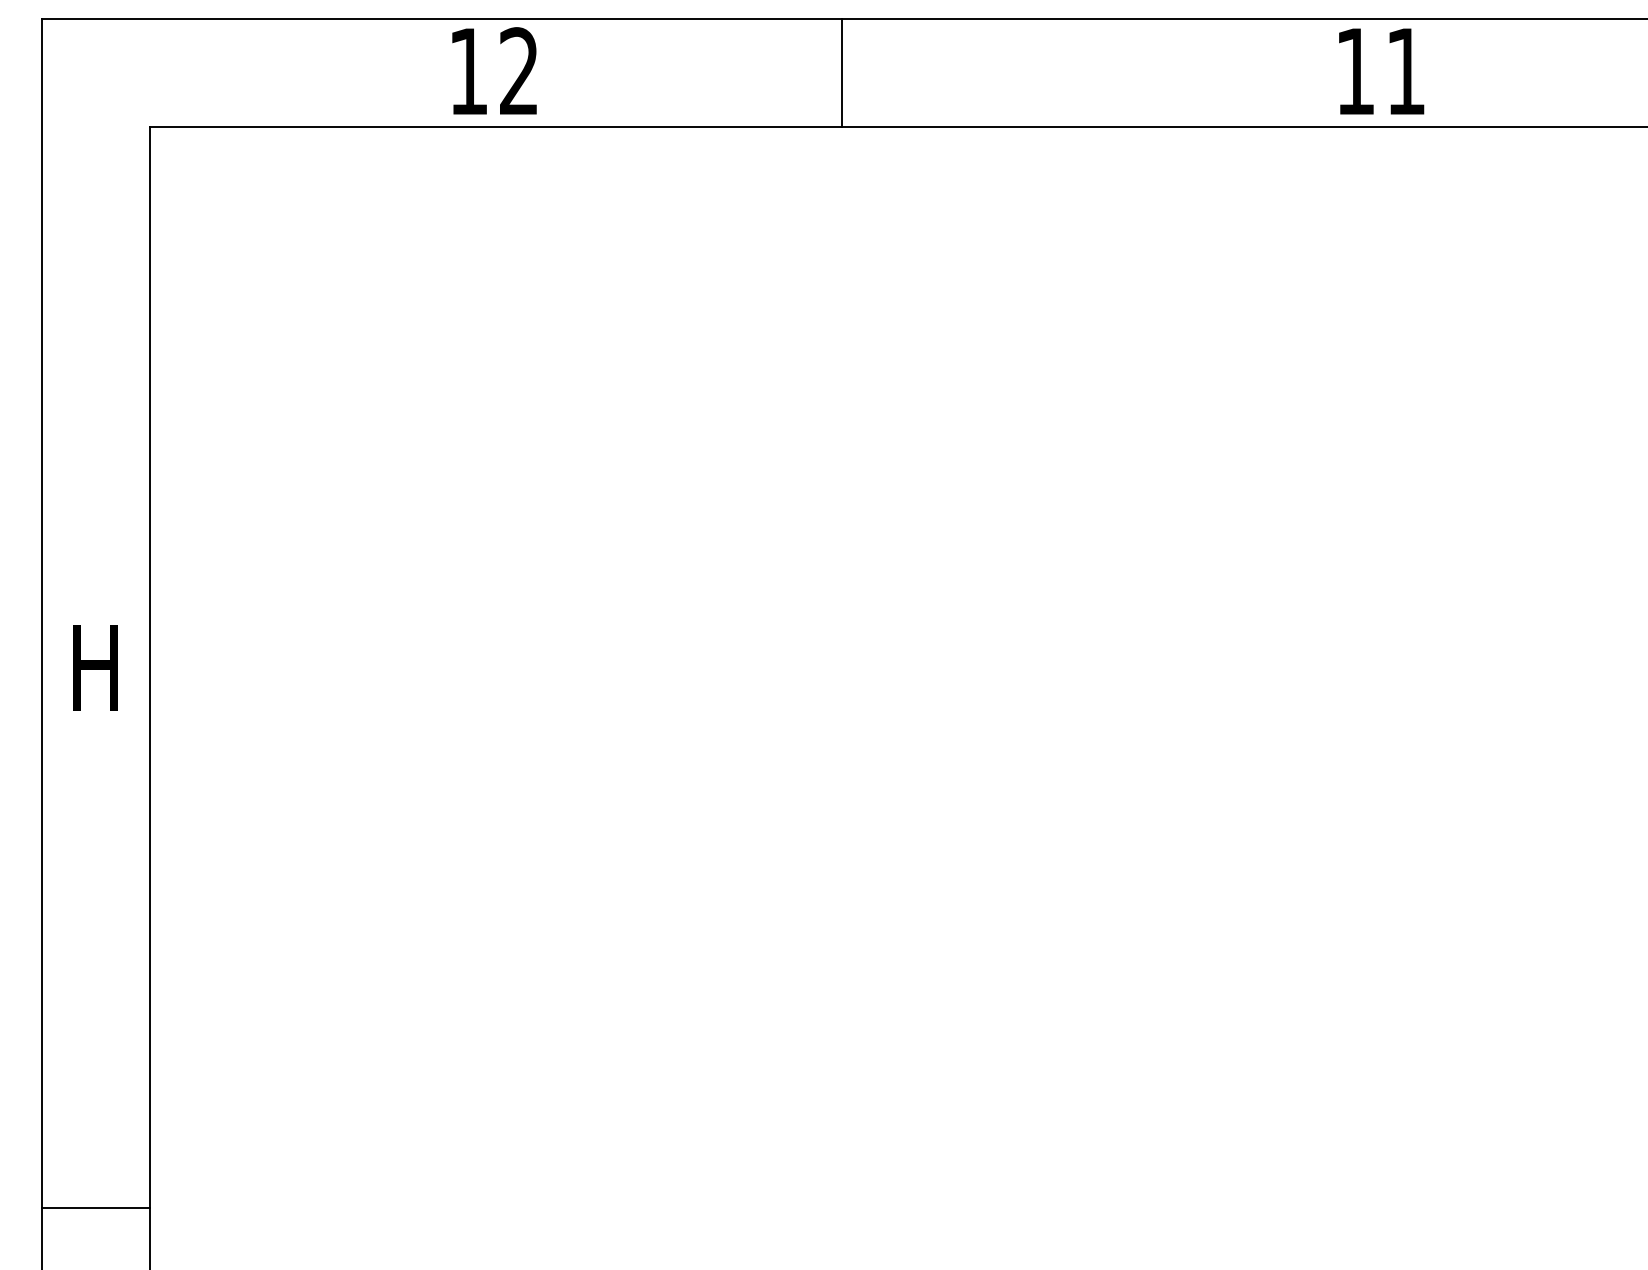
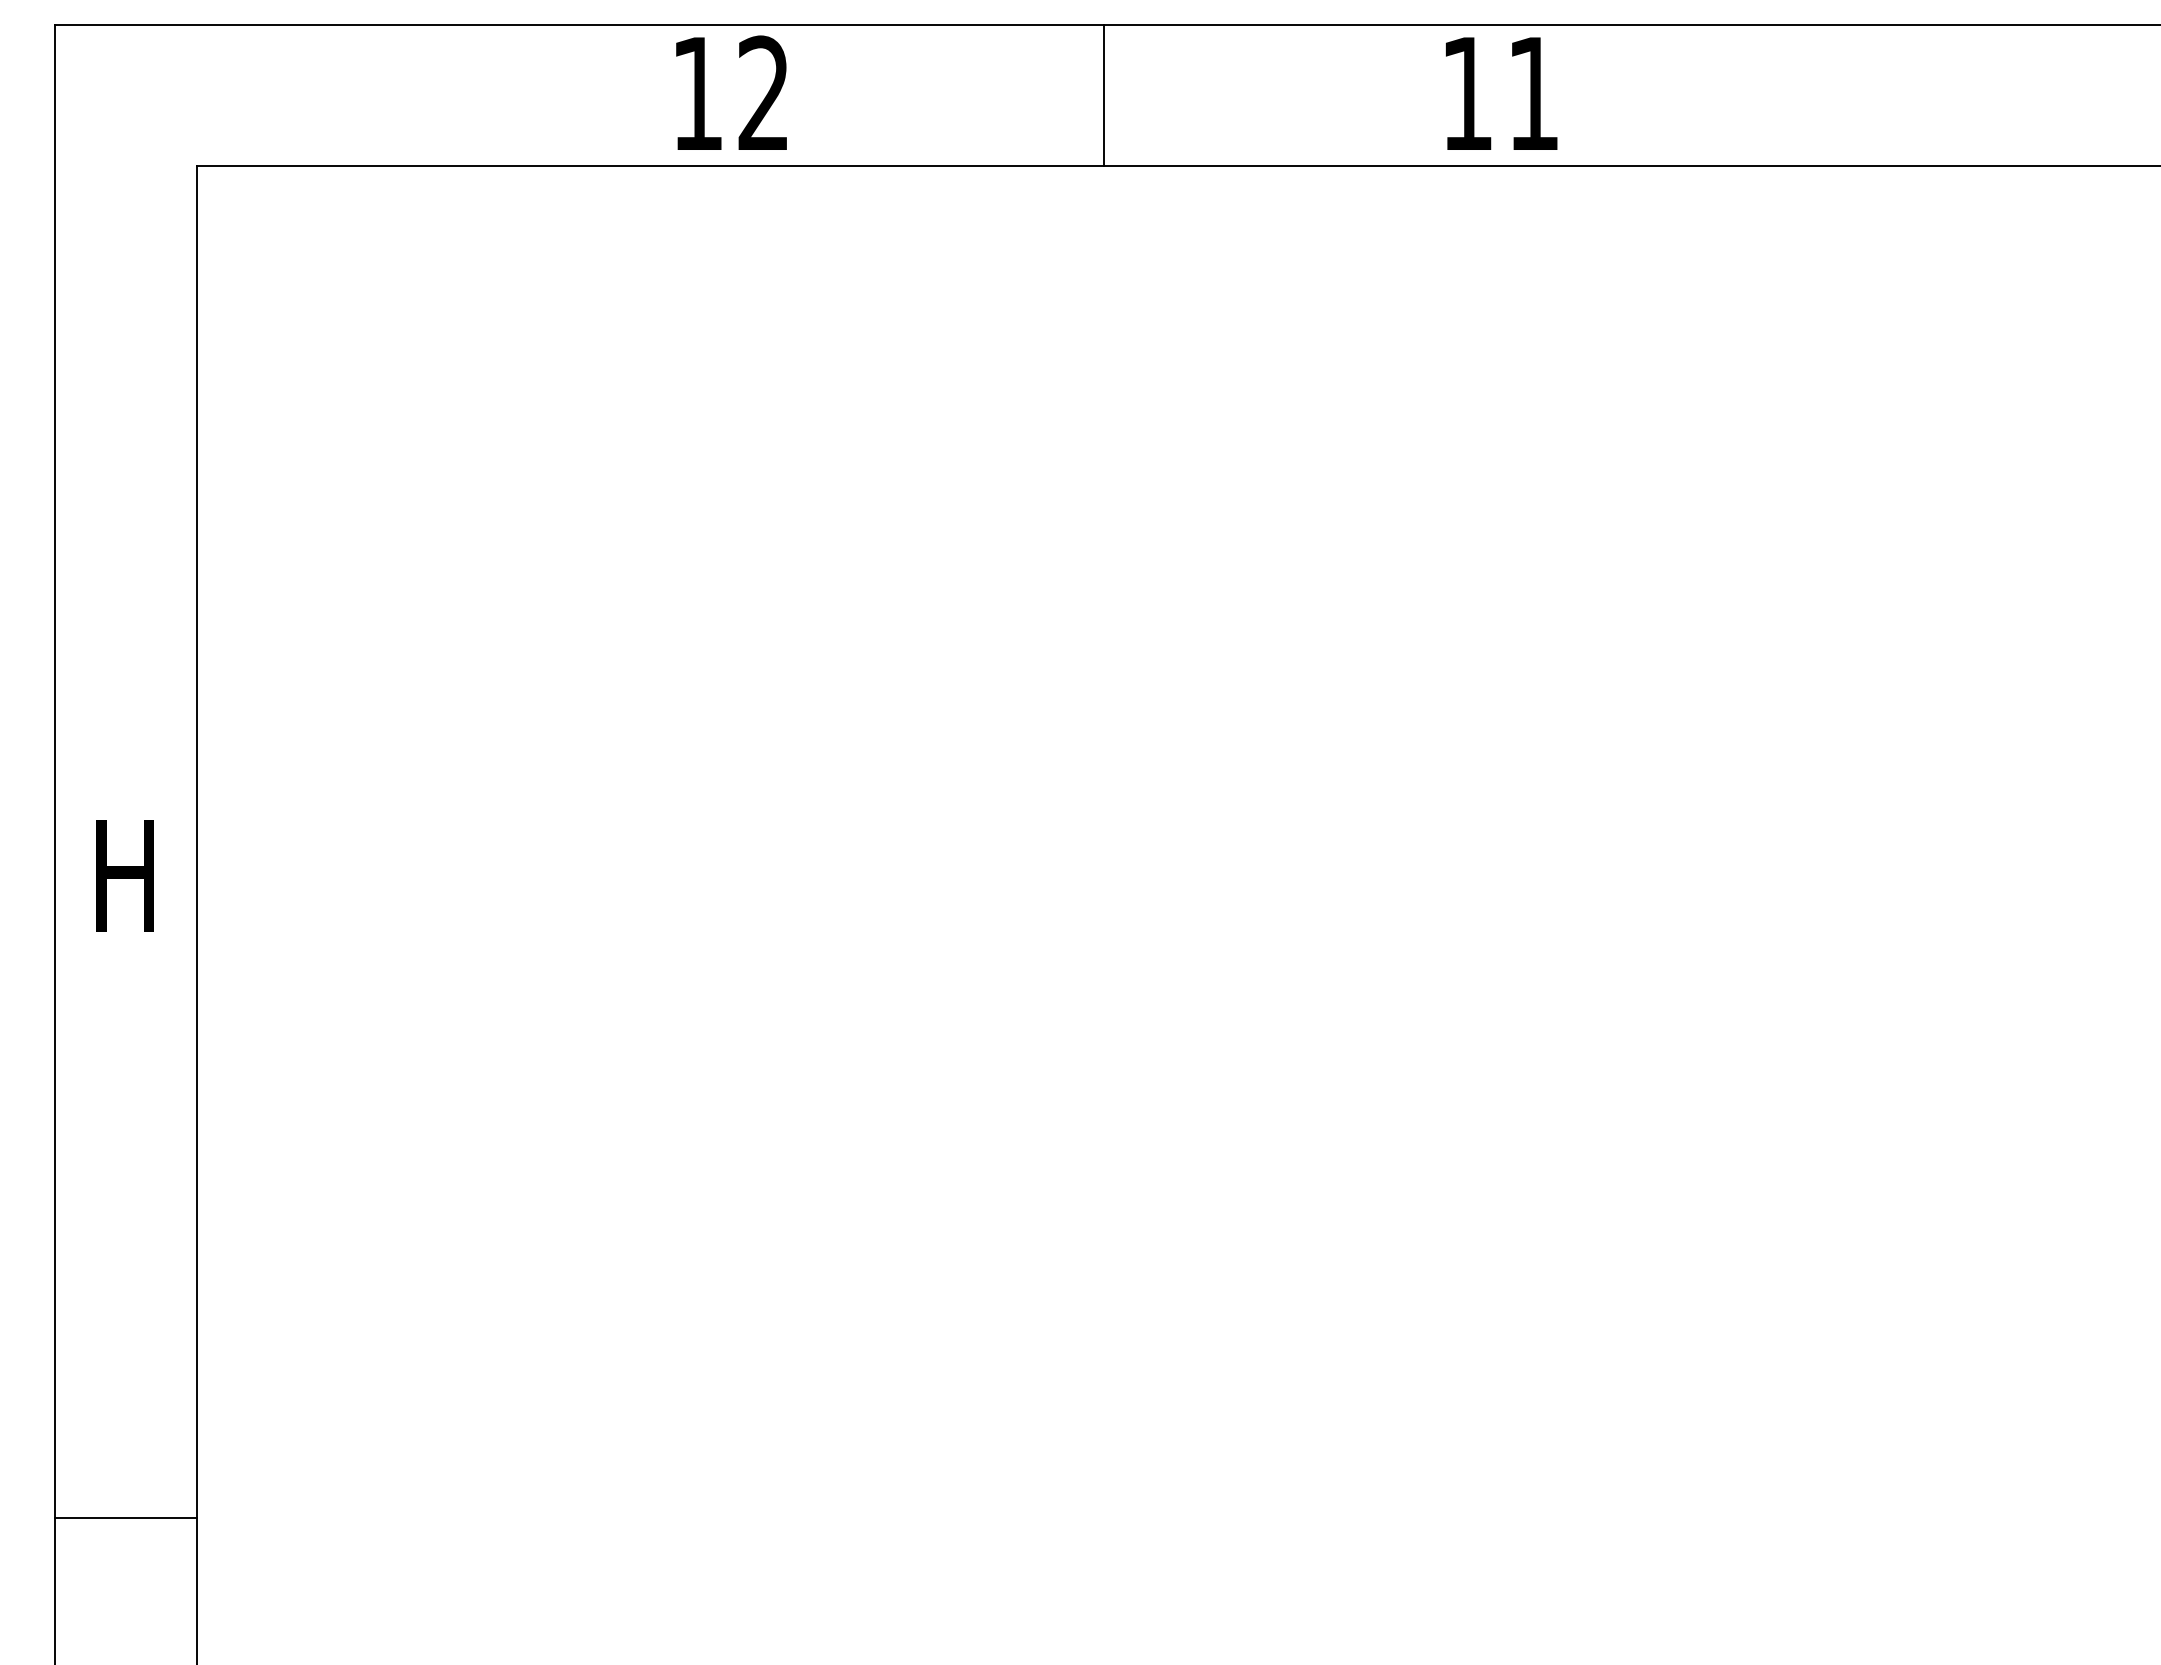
text: (494, 70) -> (731, 92), moved
text: (1381, 71) -> (1501, 93), moved
line: (95, 1208) -> (125, 1518), moved

